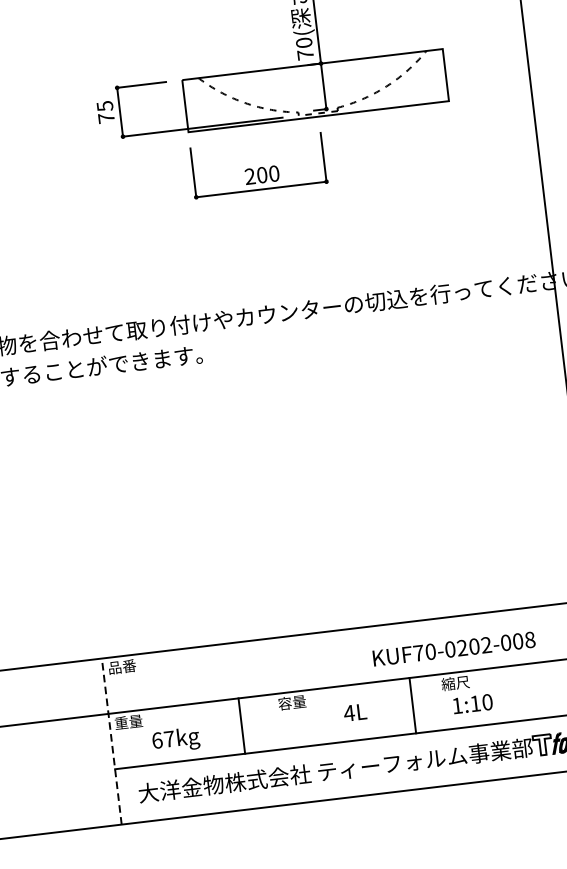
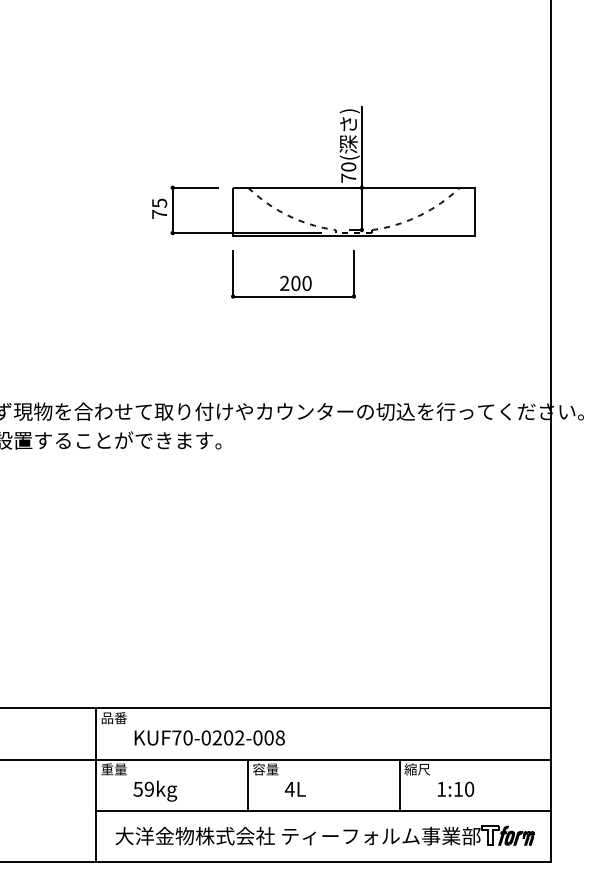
text: (453, 648) -> (209, 737), moved
text: (472, 703) -> (455, 788), moved
line: (412, 704) -> (399, 784), moved
text: (354, 712) -> (294, 789), moved
line: (242, 725) -> (248, 784), moved
text: (162, 739) -> (143, 788), 67kg -> 59kg
line: (111, 740) -> (96, 784), dashed -> solid

